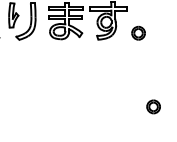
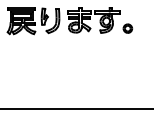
part: (153, 106) -> (137, 77), removed

